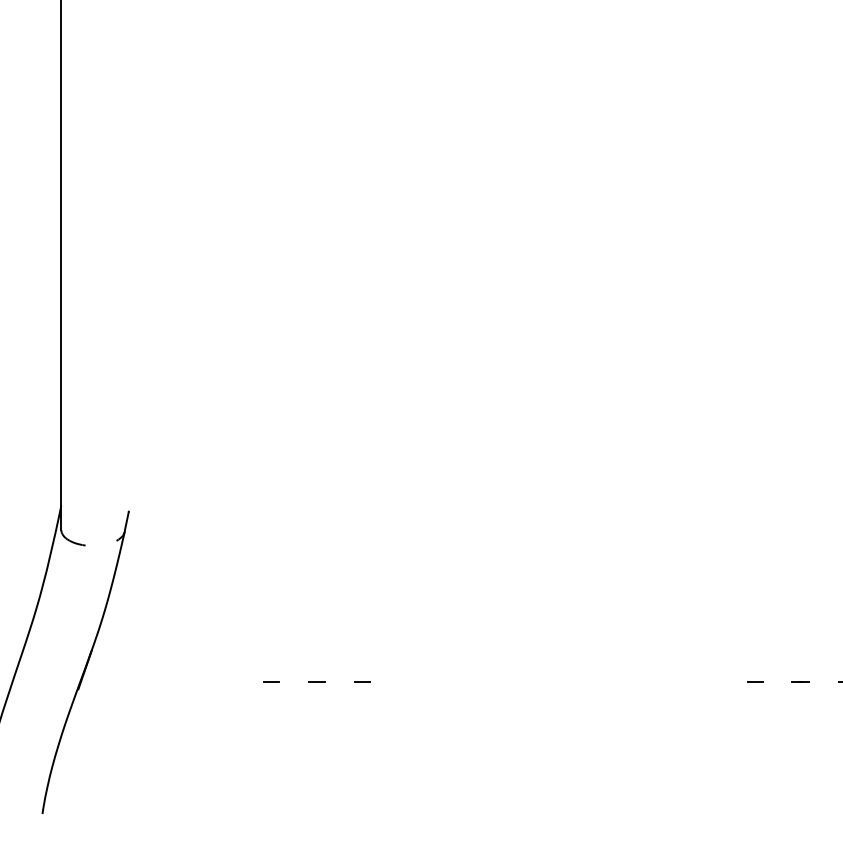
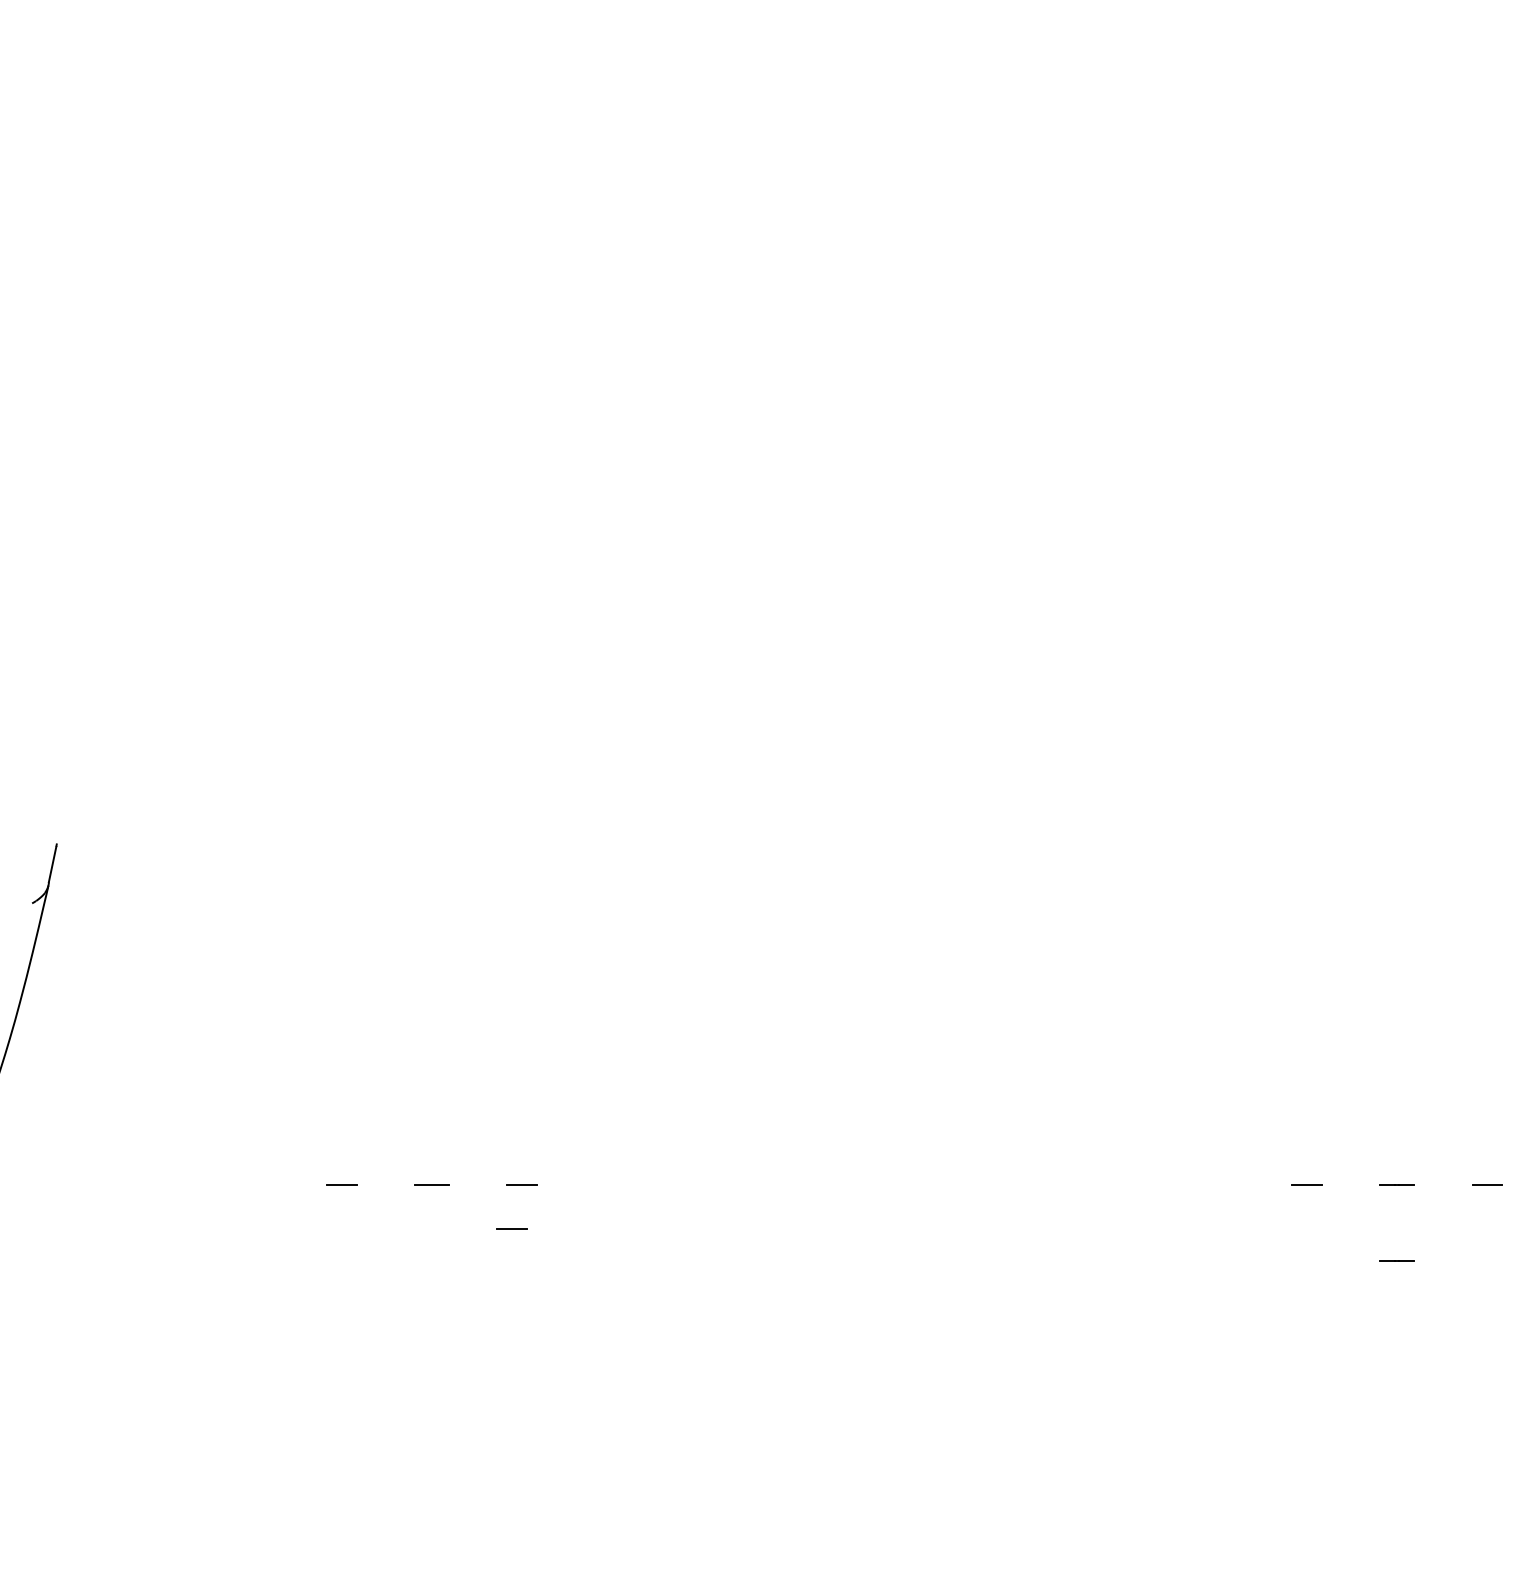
line: (357, 703) -> (512, 1227), added
line: (800, 719) -> (1396, 1259), added

